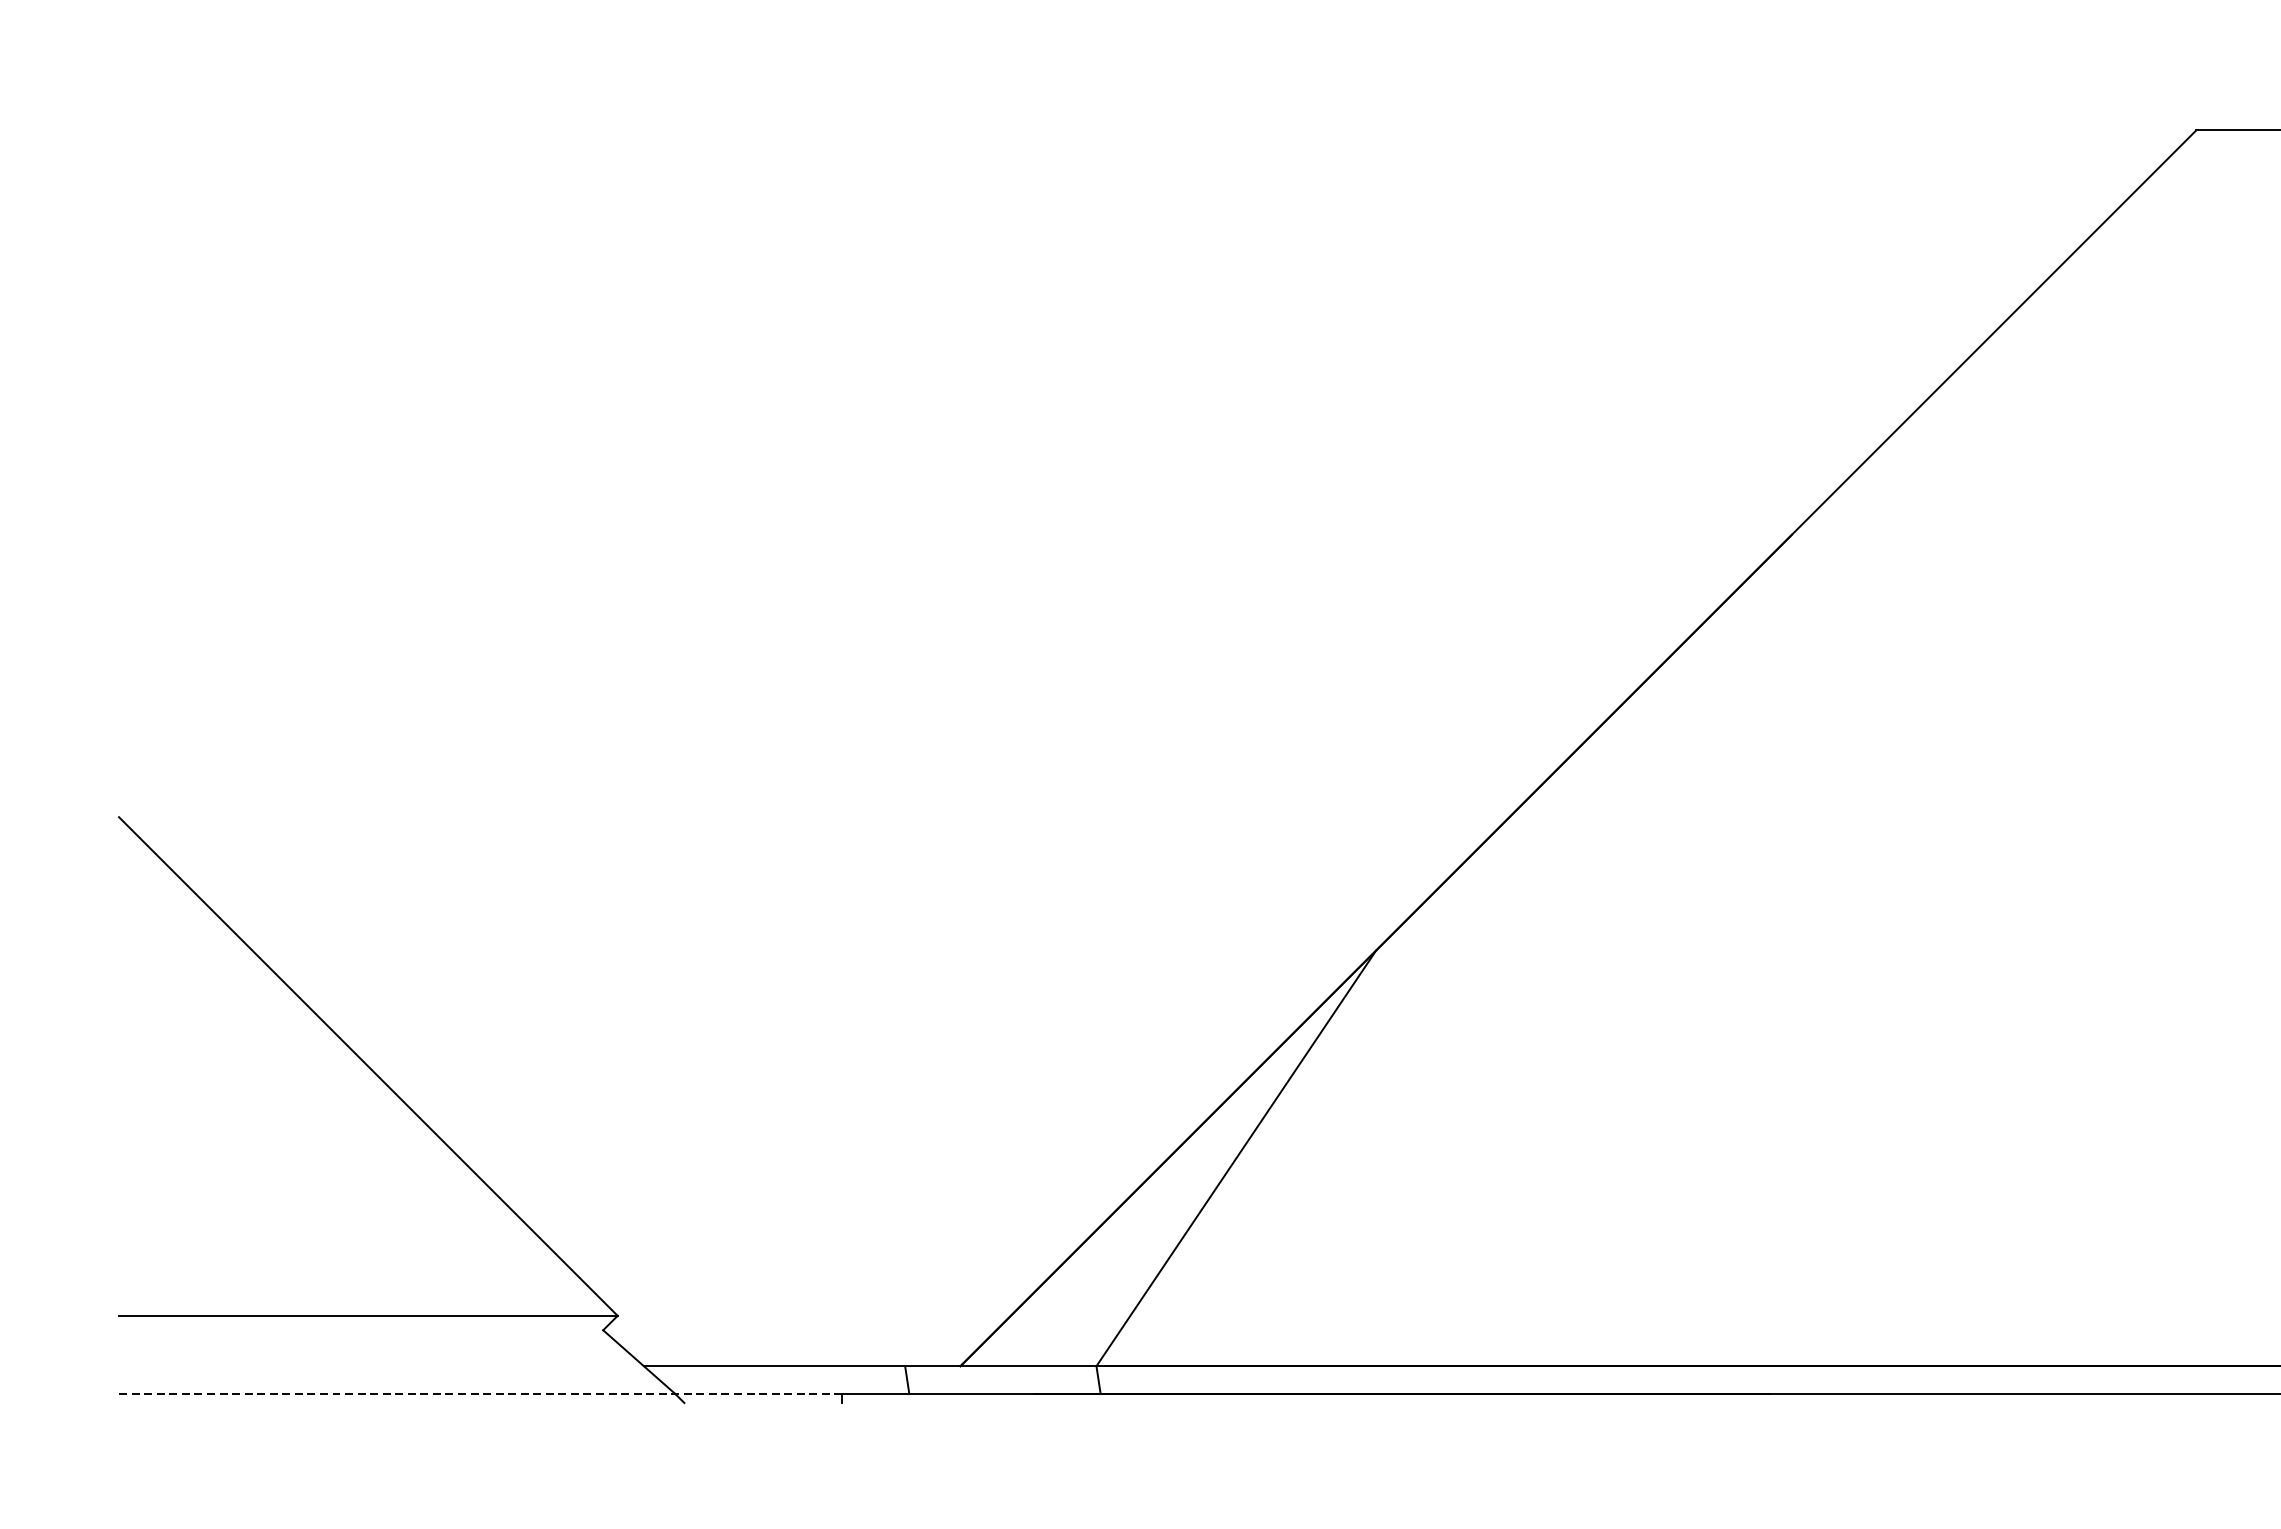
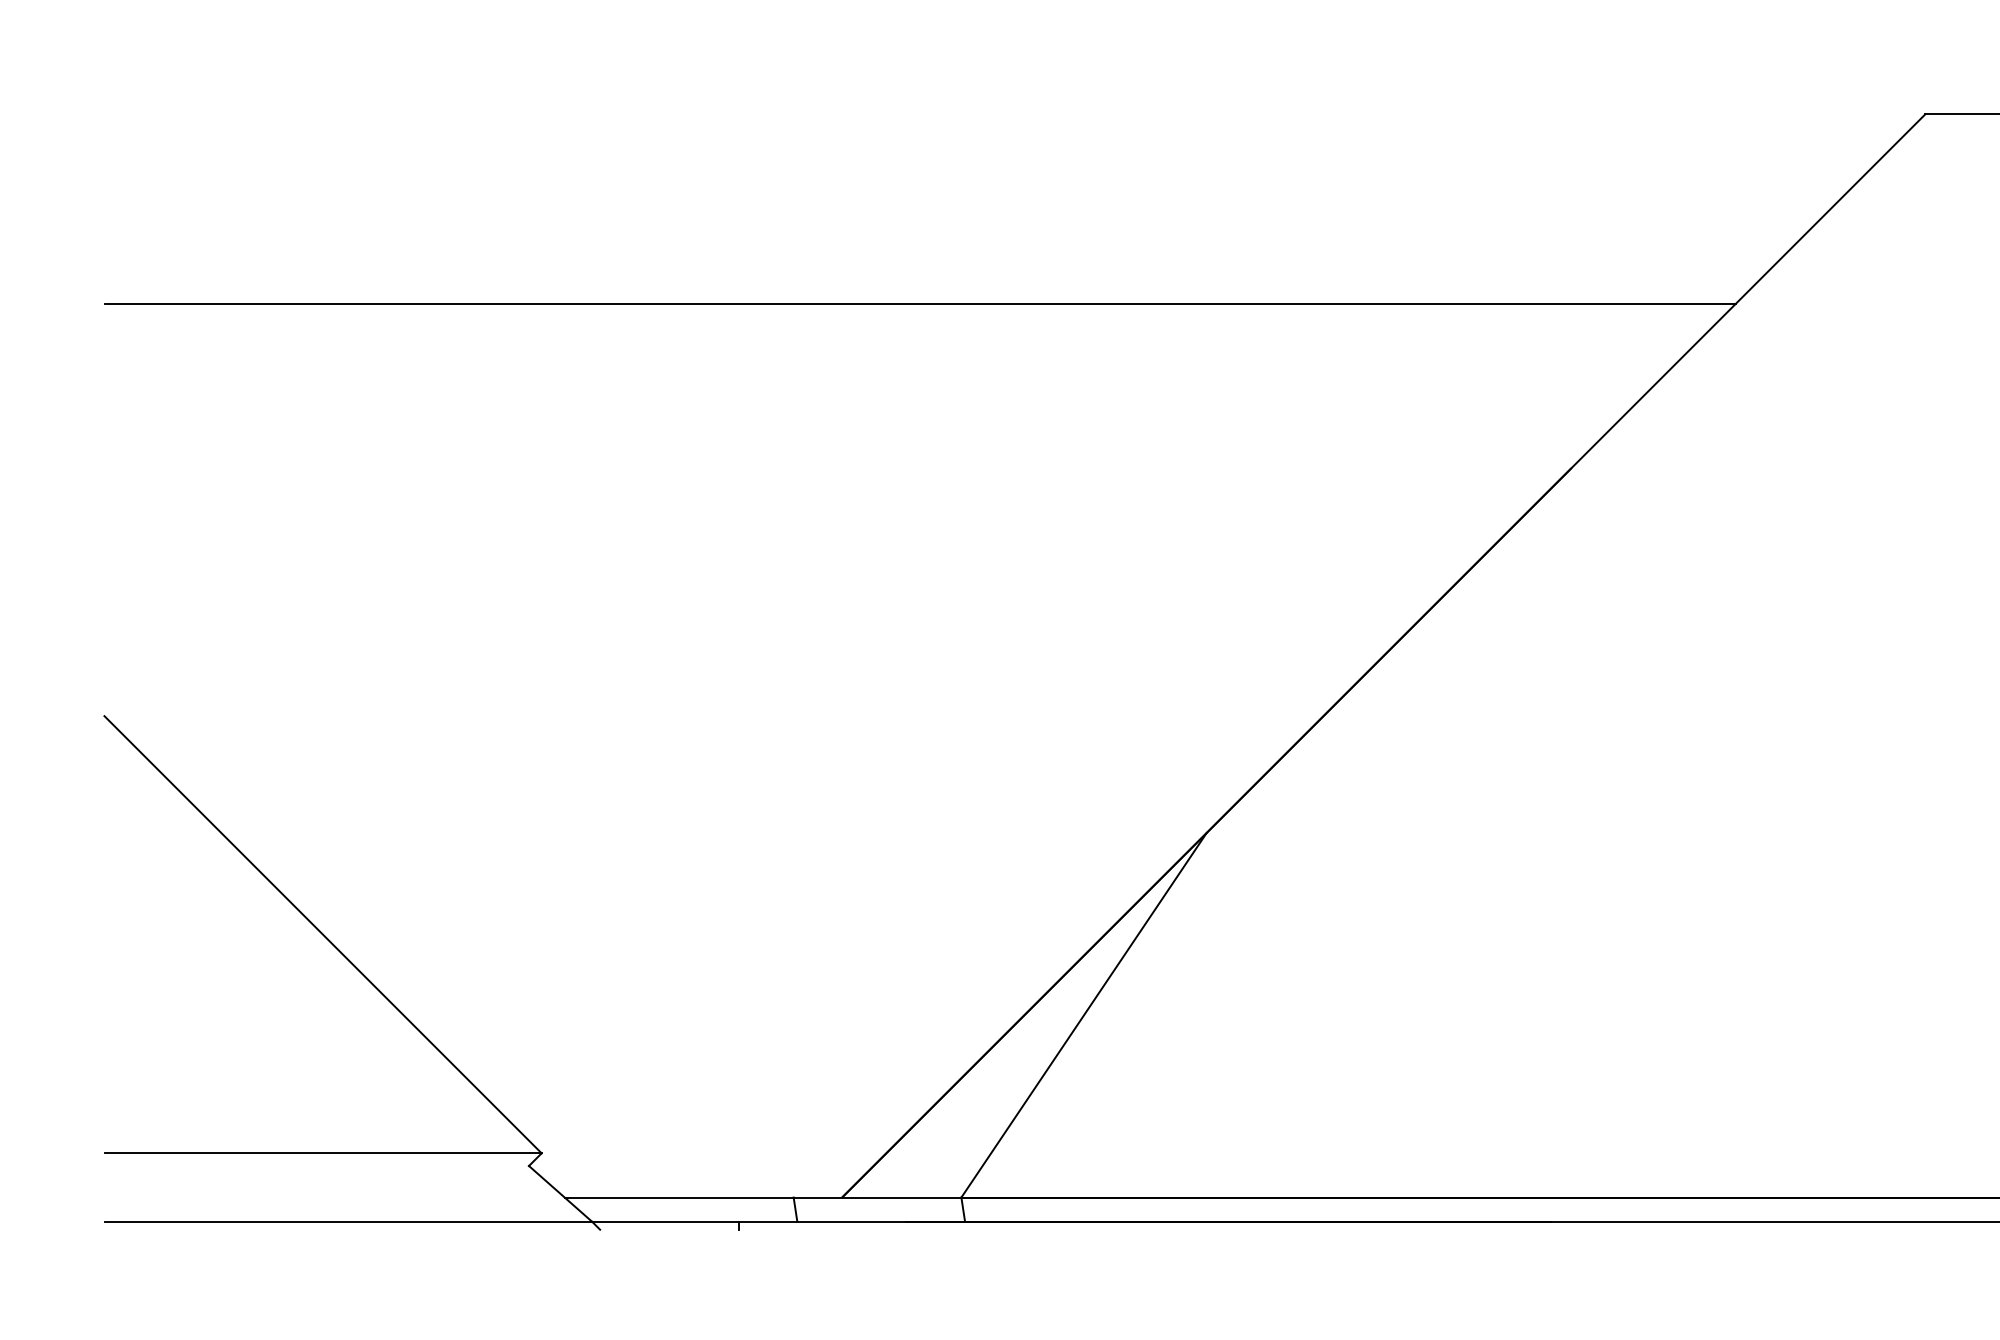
line: (1049, 346) -> (920, 303), added
line: (480, 1393) -> (421, 1221), dashed -> solid

